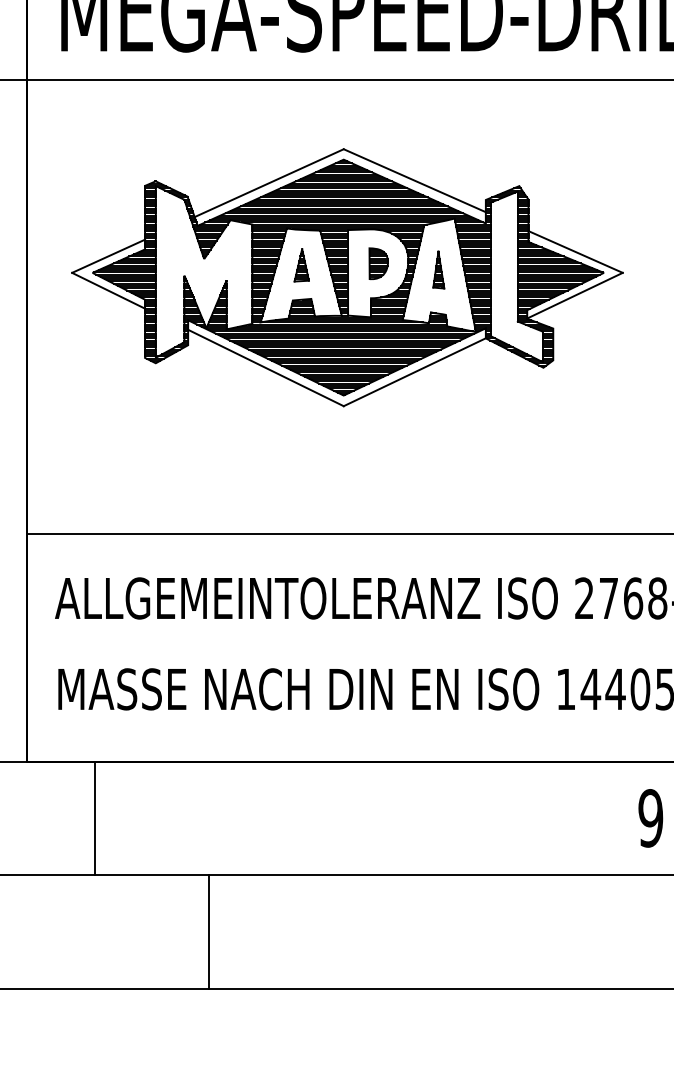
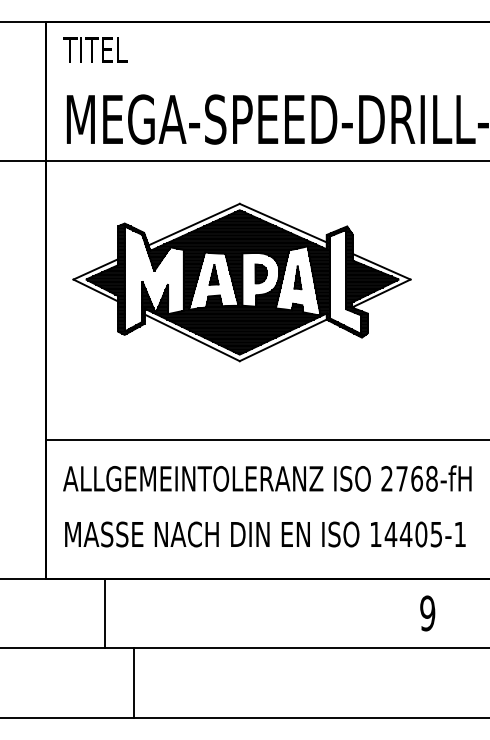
line: (94, 818) -> (105, 613), moved
line: (209, 931) -> (134, 682), moved

